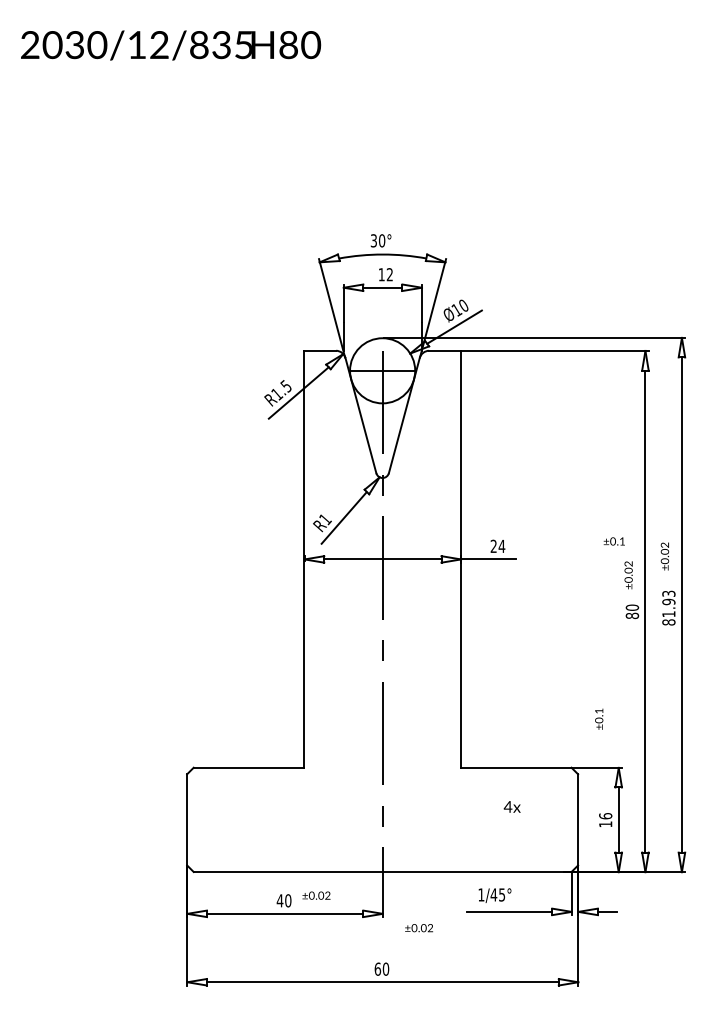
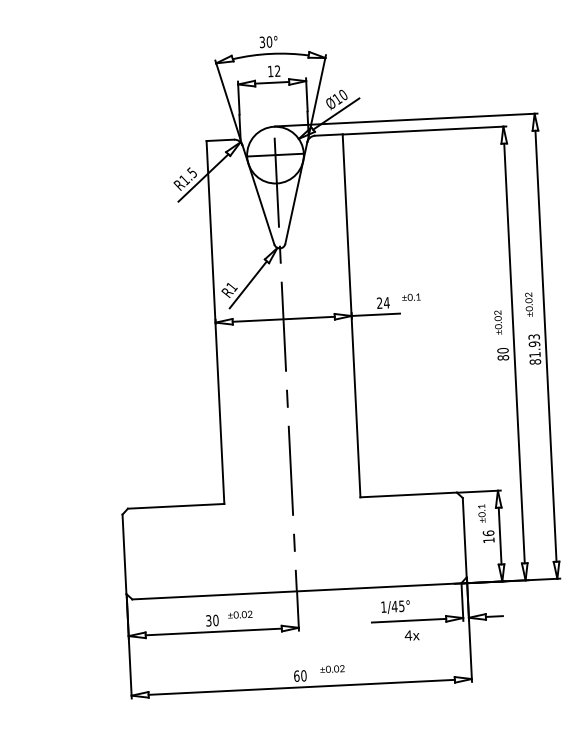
text: (613, 541) -> (410, 297), moved
text: (599, 718) -> (482, 512), moved
text: (511, 806) -> (411, 635), moved
text: (279, 900) -> (208, 620), 40 -> 30
text: (418, 928) -> (331, 669), moved

